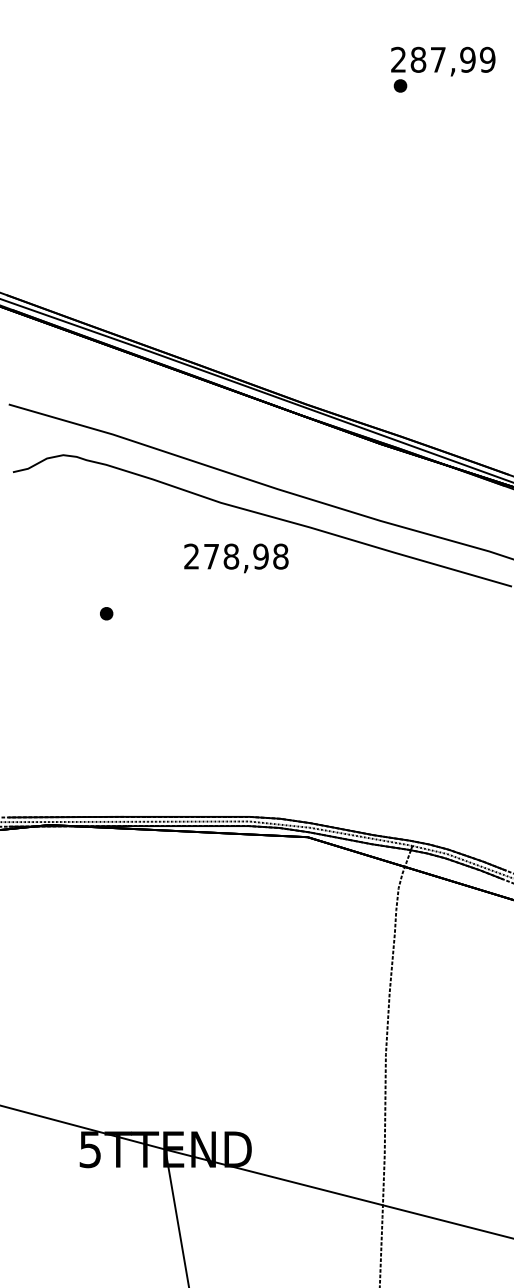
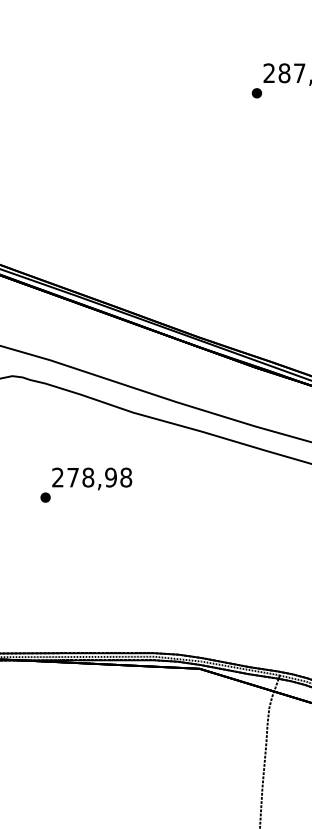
part: (400, 85) -> (256, 92), moved
text: (236, 558) -> (92, 479), moved

